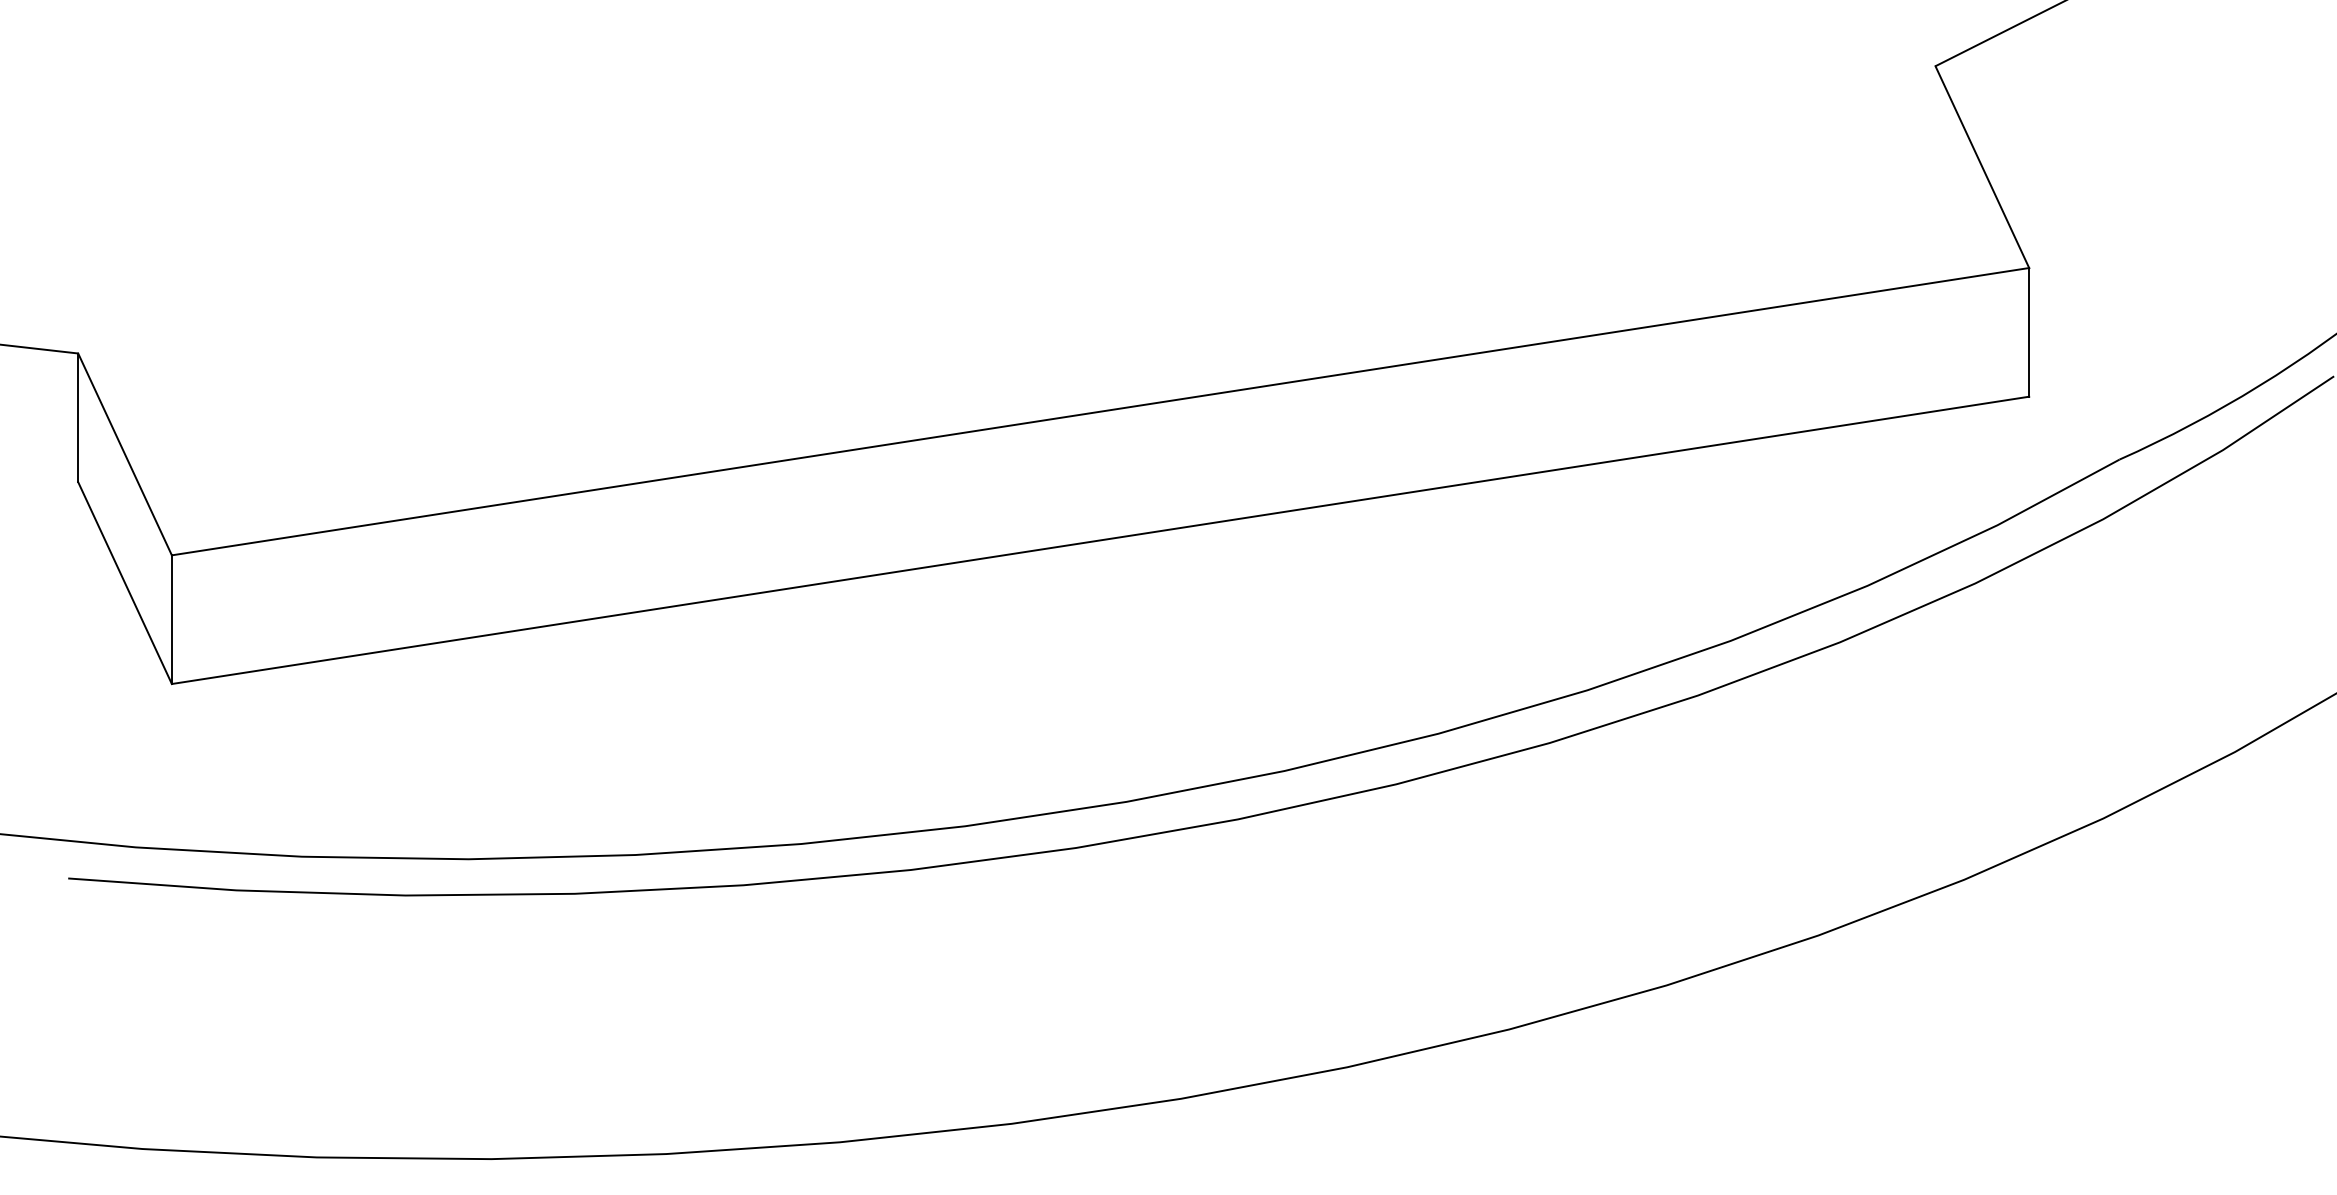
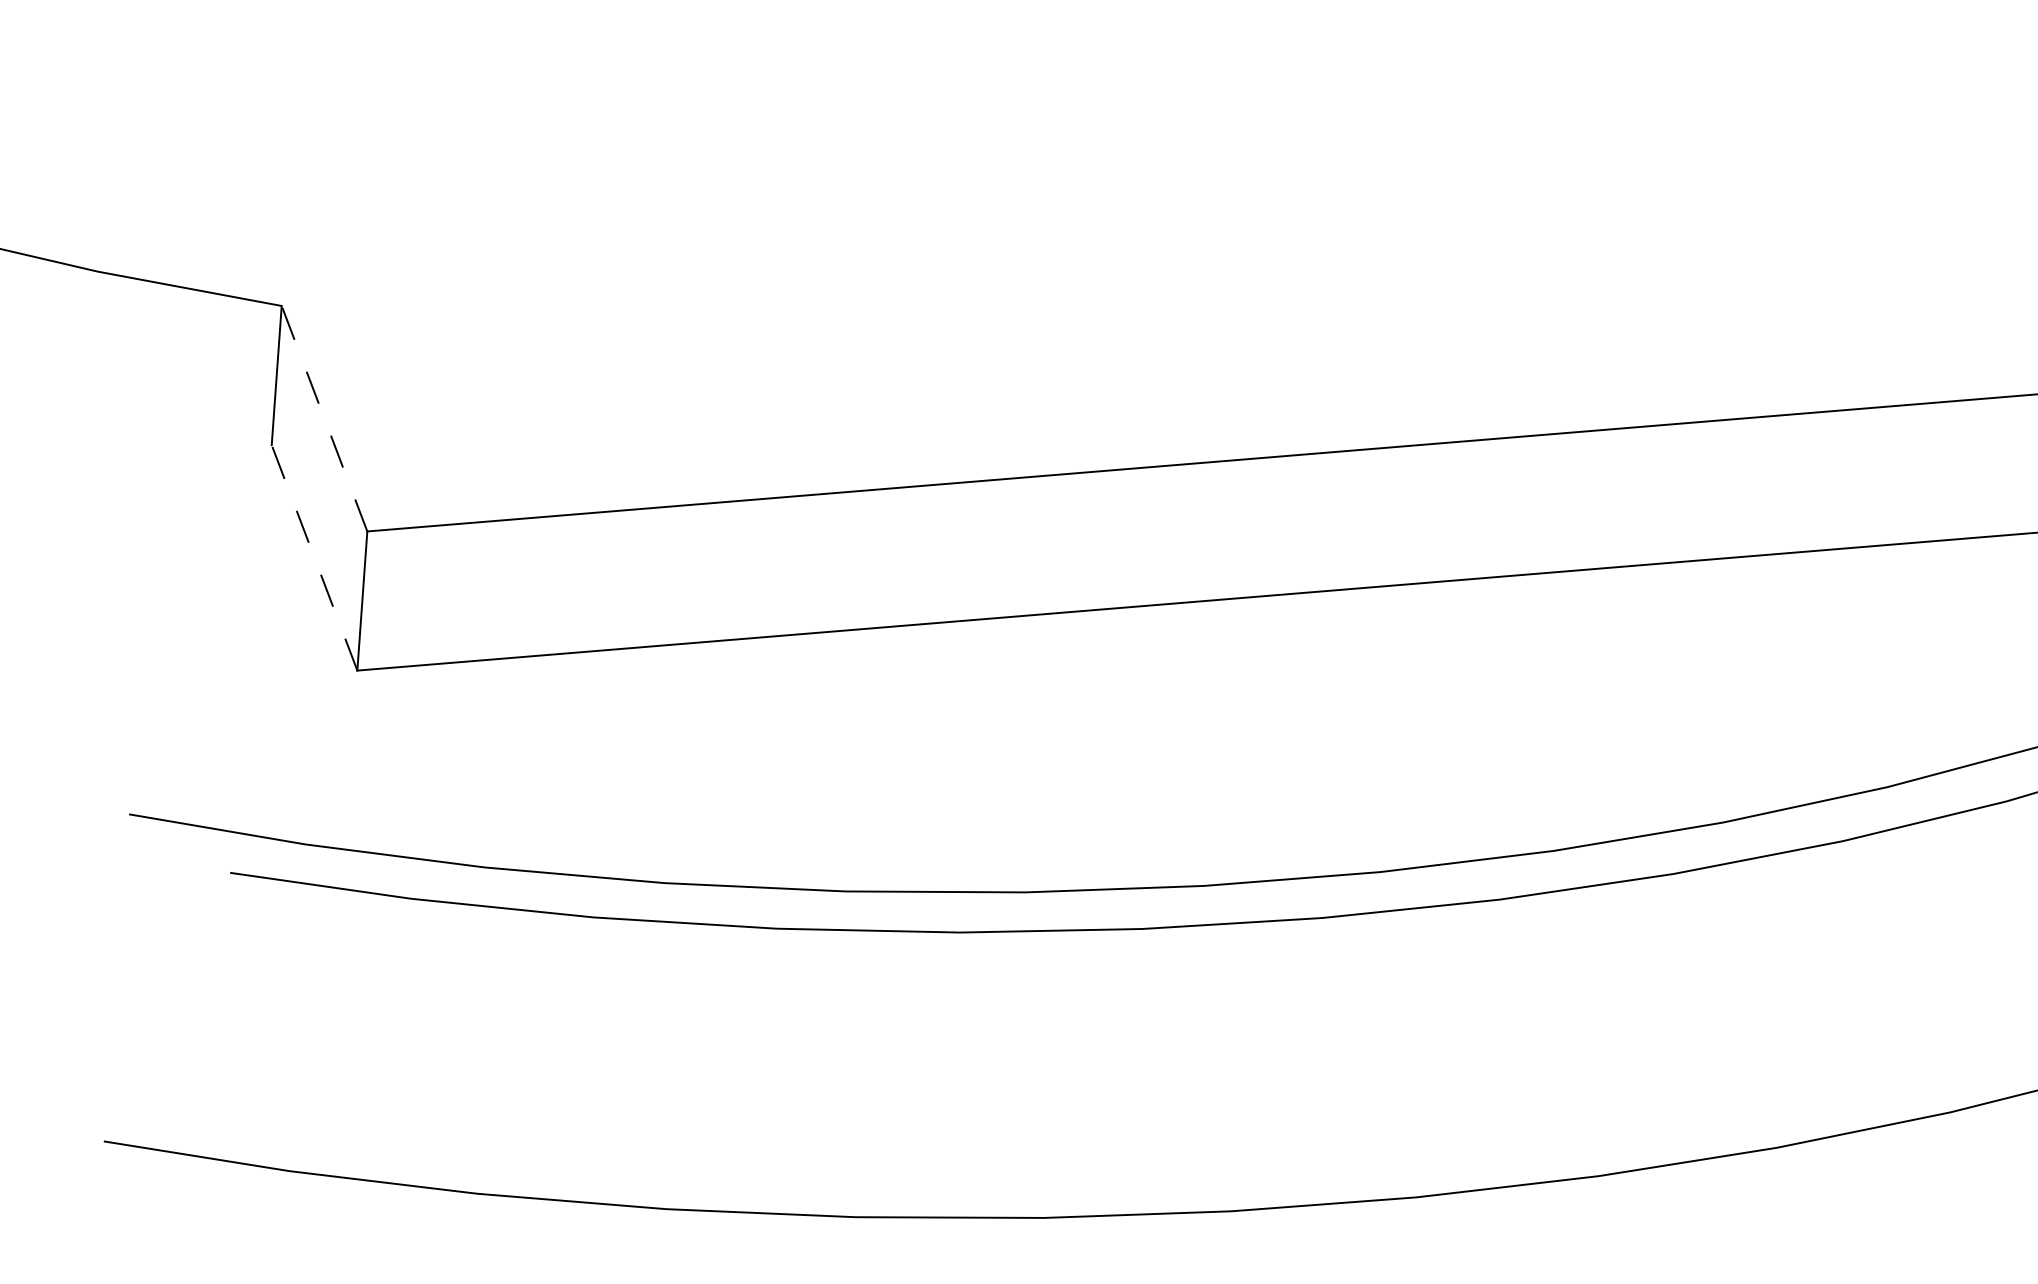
line: (124, 453) -> (323, 417), solid -> dashed
line: (124, 582) -> (313, 557), solid -> dashed

